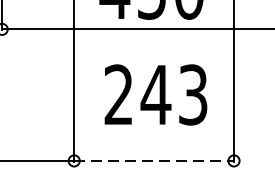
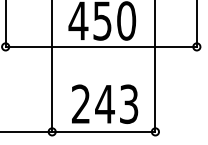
text: (156, 93) -> (105, 103), moved
line: (153, 160) -> (103, 131), dashed -> solid

